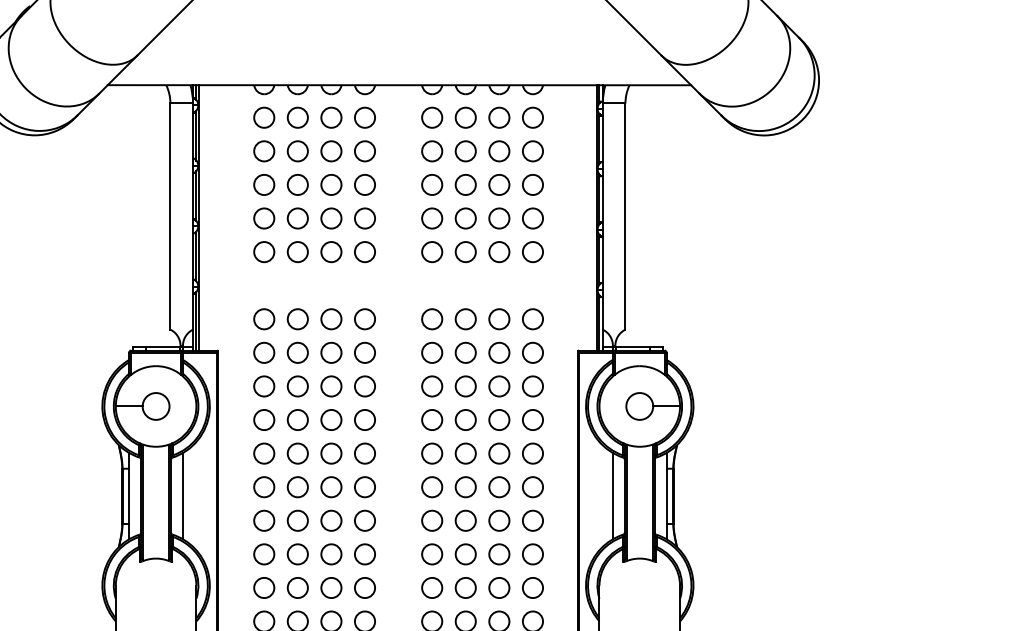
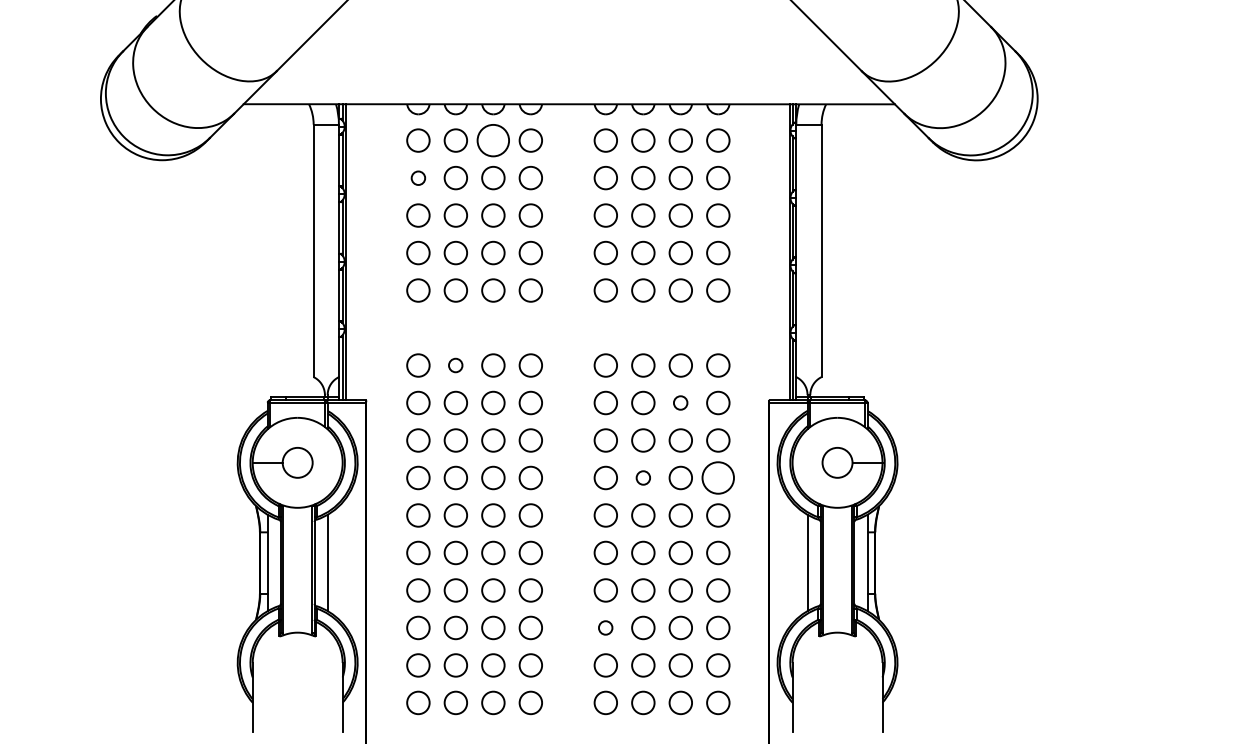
circle: (331, 117) -> (493, 140), size x1.4
circle: (264, 151) -> (418, 178), size x0.6
circle: (297, 319) -> (455, 365), size x0.6
circle: (499, 352) -> (680, 402), size x0.6
circle: (465, 419) -> (643, 477), size x0.6
circle: (533, 419) -> (718, 477), size x1.4
circle: (431, 553) -> (605, 627), size x0.6

